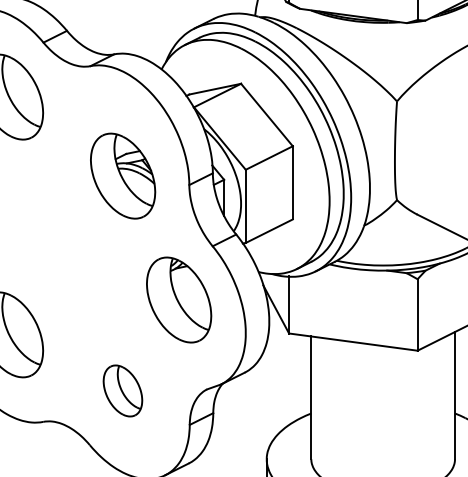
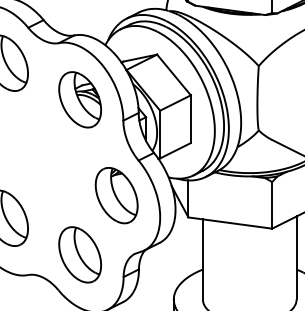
part: (122, 175) -> (79, 99), moved
part: (122, 390) -> (79, 254), size x1.67

